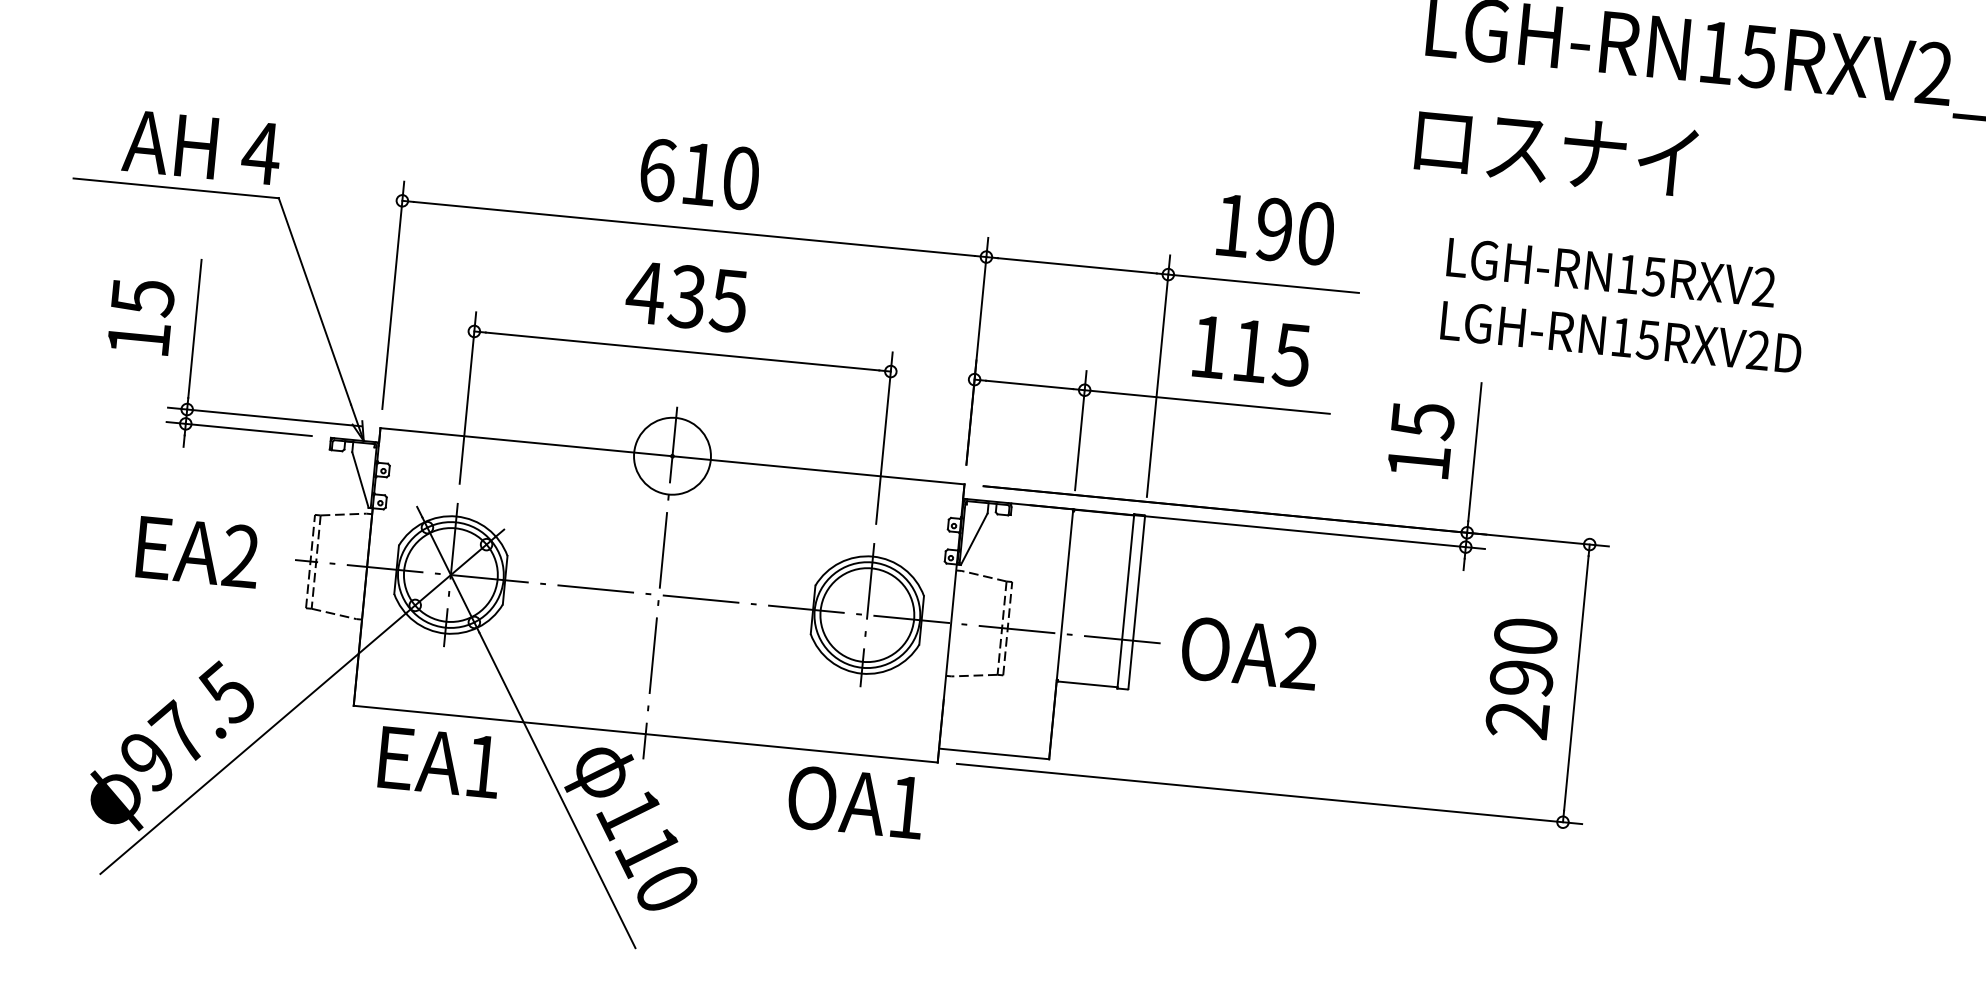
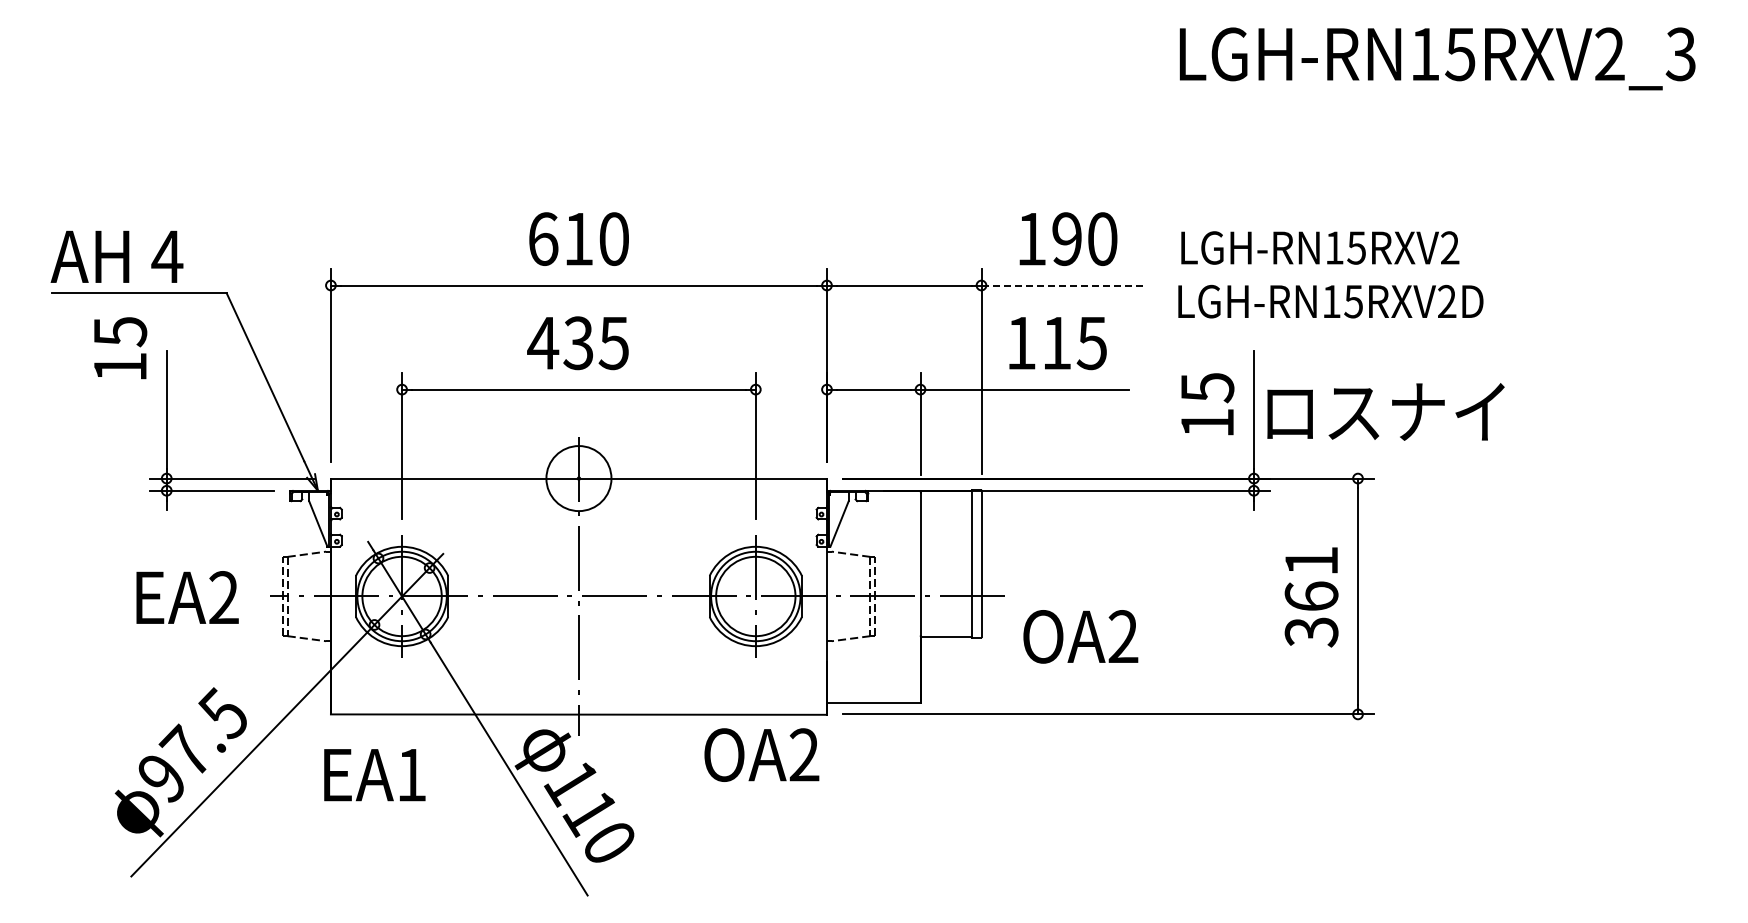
text: (201, 147) -> (116, 256), moved
text: (1555, 150) -> (1385, 411), moved
text: (1611, 272) -> (1320, 247), moved
line: (1263, 283) -> (1062, 285), solid -> dashed
text: (141, 317) -> (120, 348), moved
text: (1620, 337) -> (1330, 301), moved
text: (1249, 653) -> (1080, 636), moved
text: (1521, 678) -> (1311, 596), 290 -> 361
text: (439, 762) -> (374, 775), moved
text: (906, 806) -> (804, 754), OA1 -> OA2

